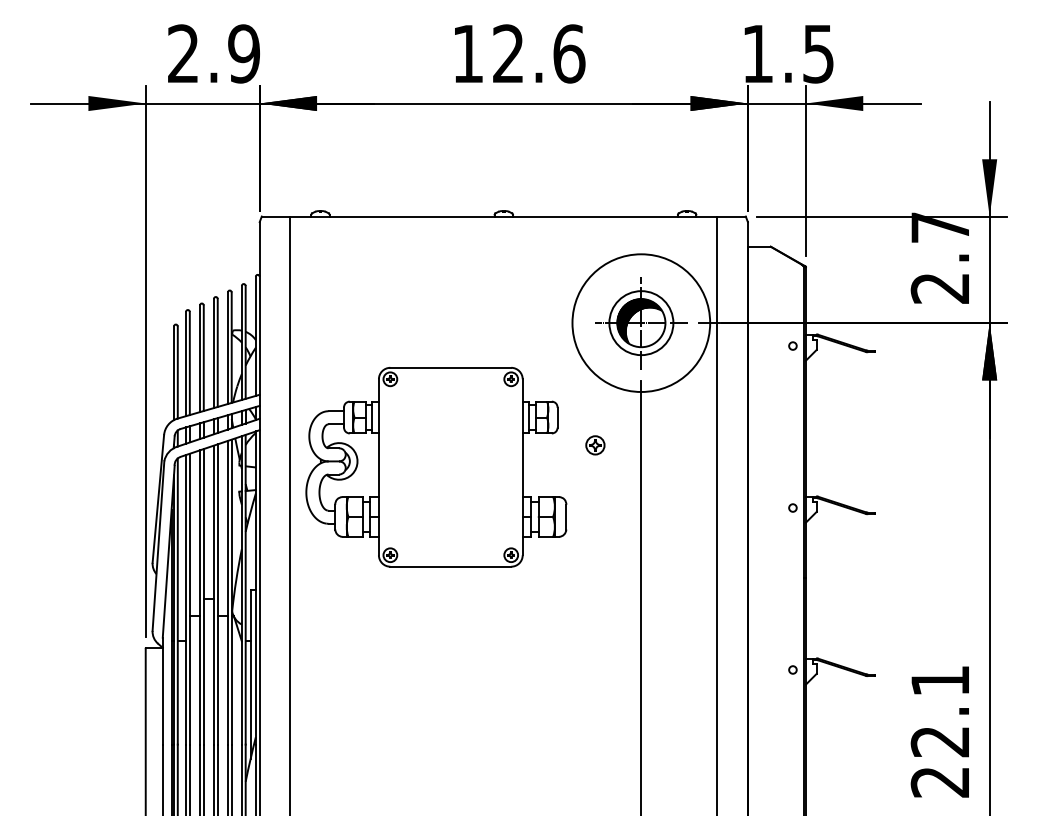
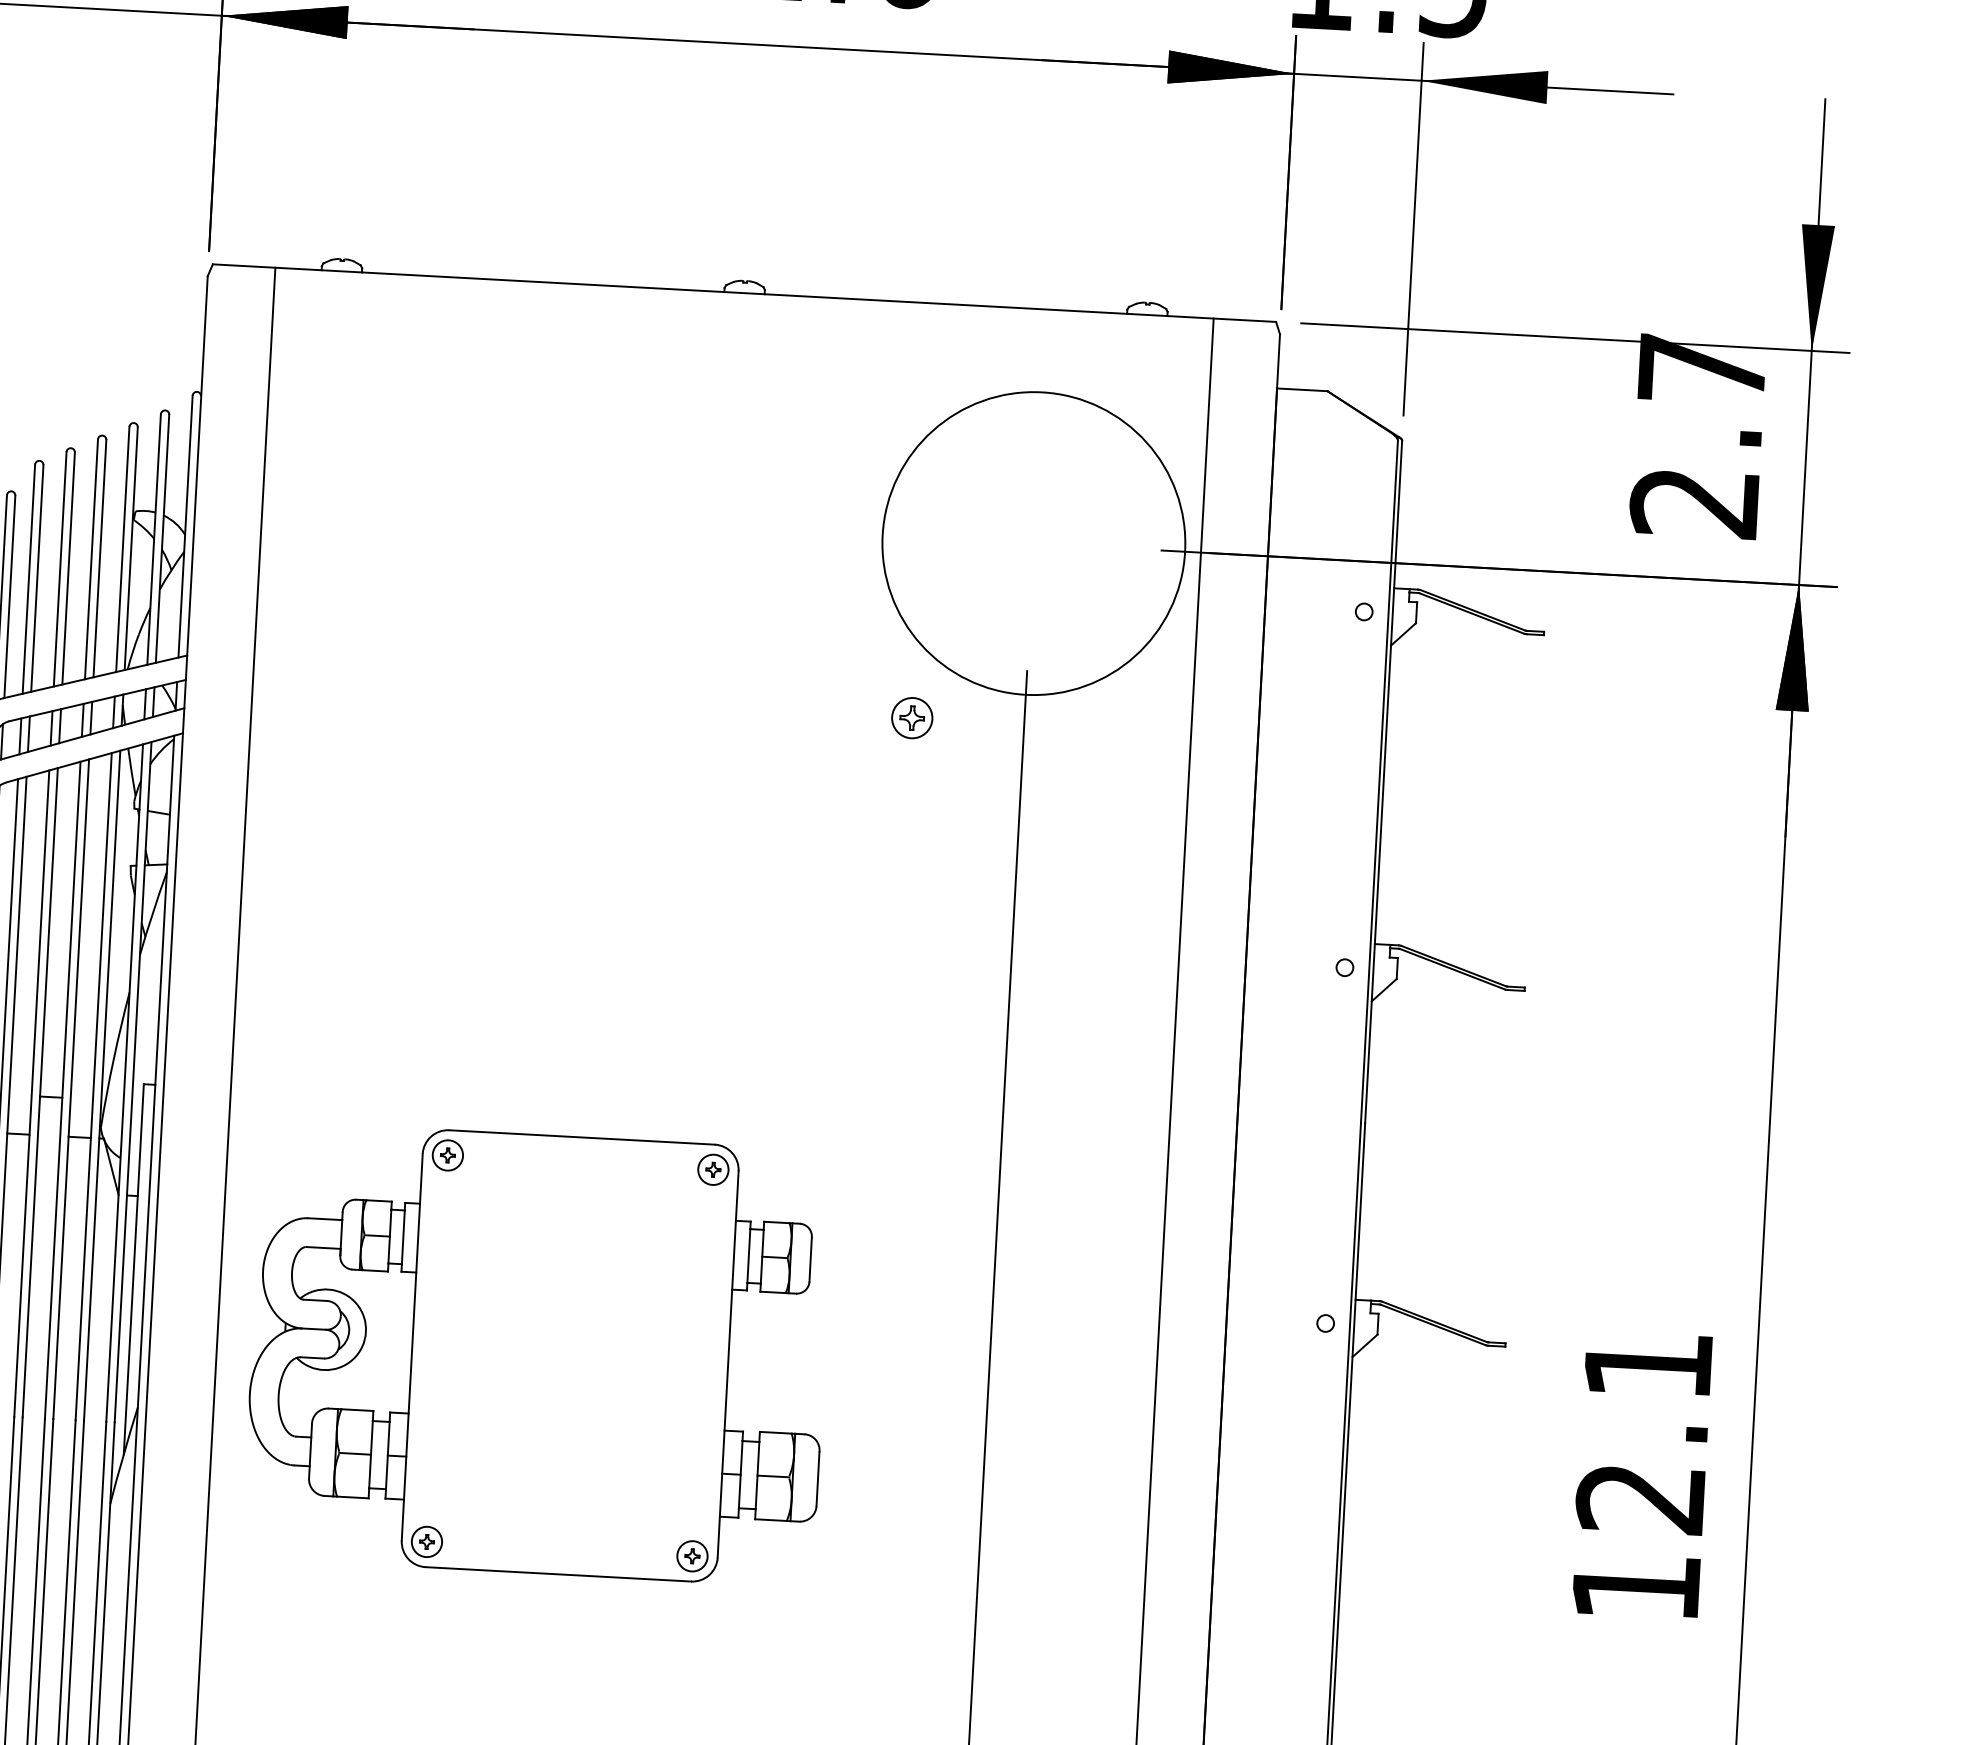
part: (641, 323) -> (1034, 544), removed
part: (595, 445) -> (912, 718), moved
part: (436, 467) -> (538, 1354), moved
text: (939, 782) -> (1634, 1588), 22.1 -> 12.1

